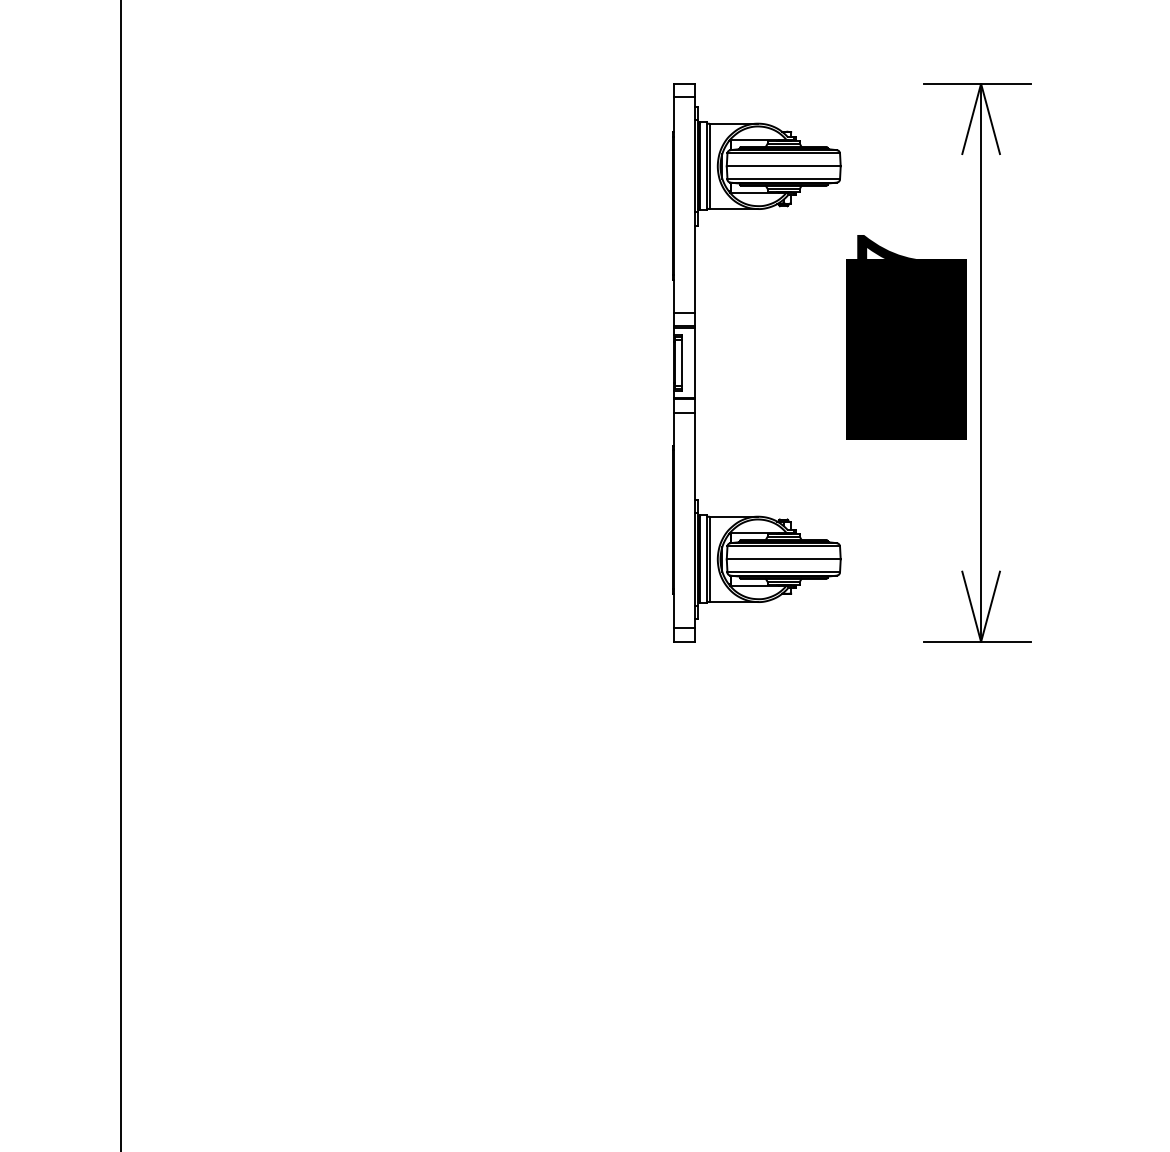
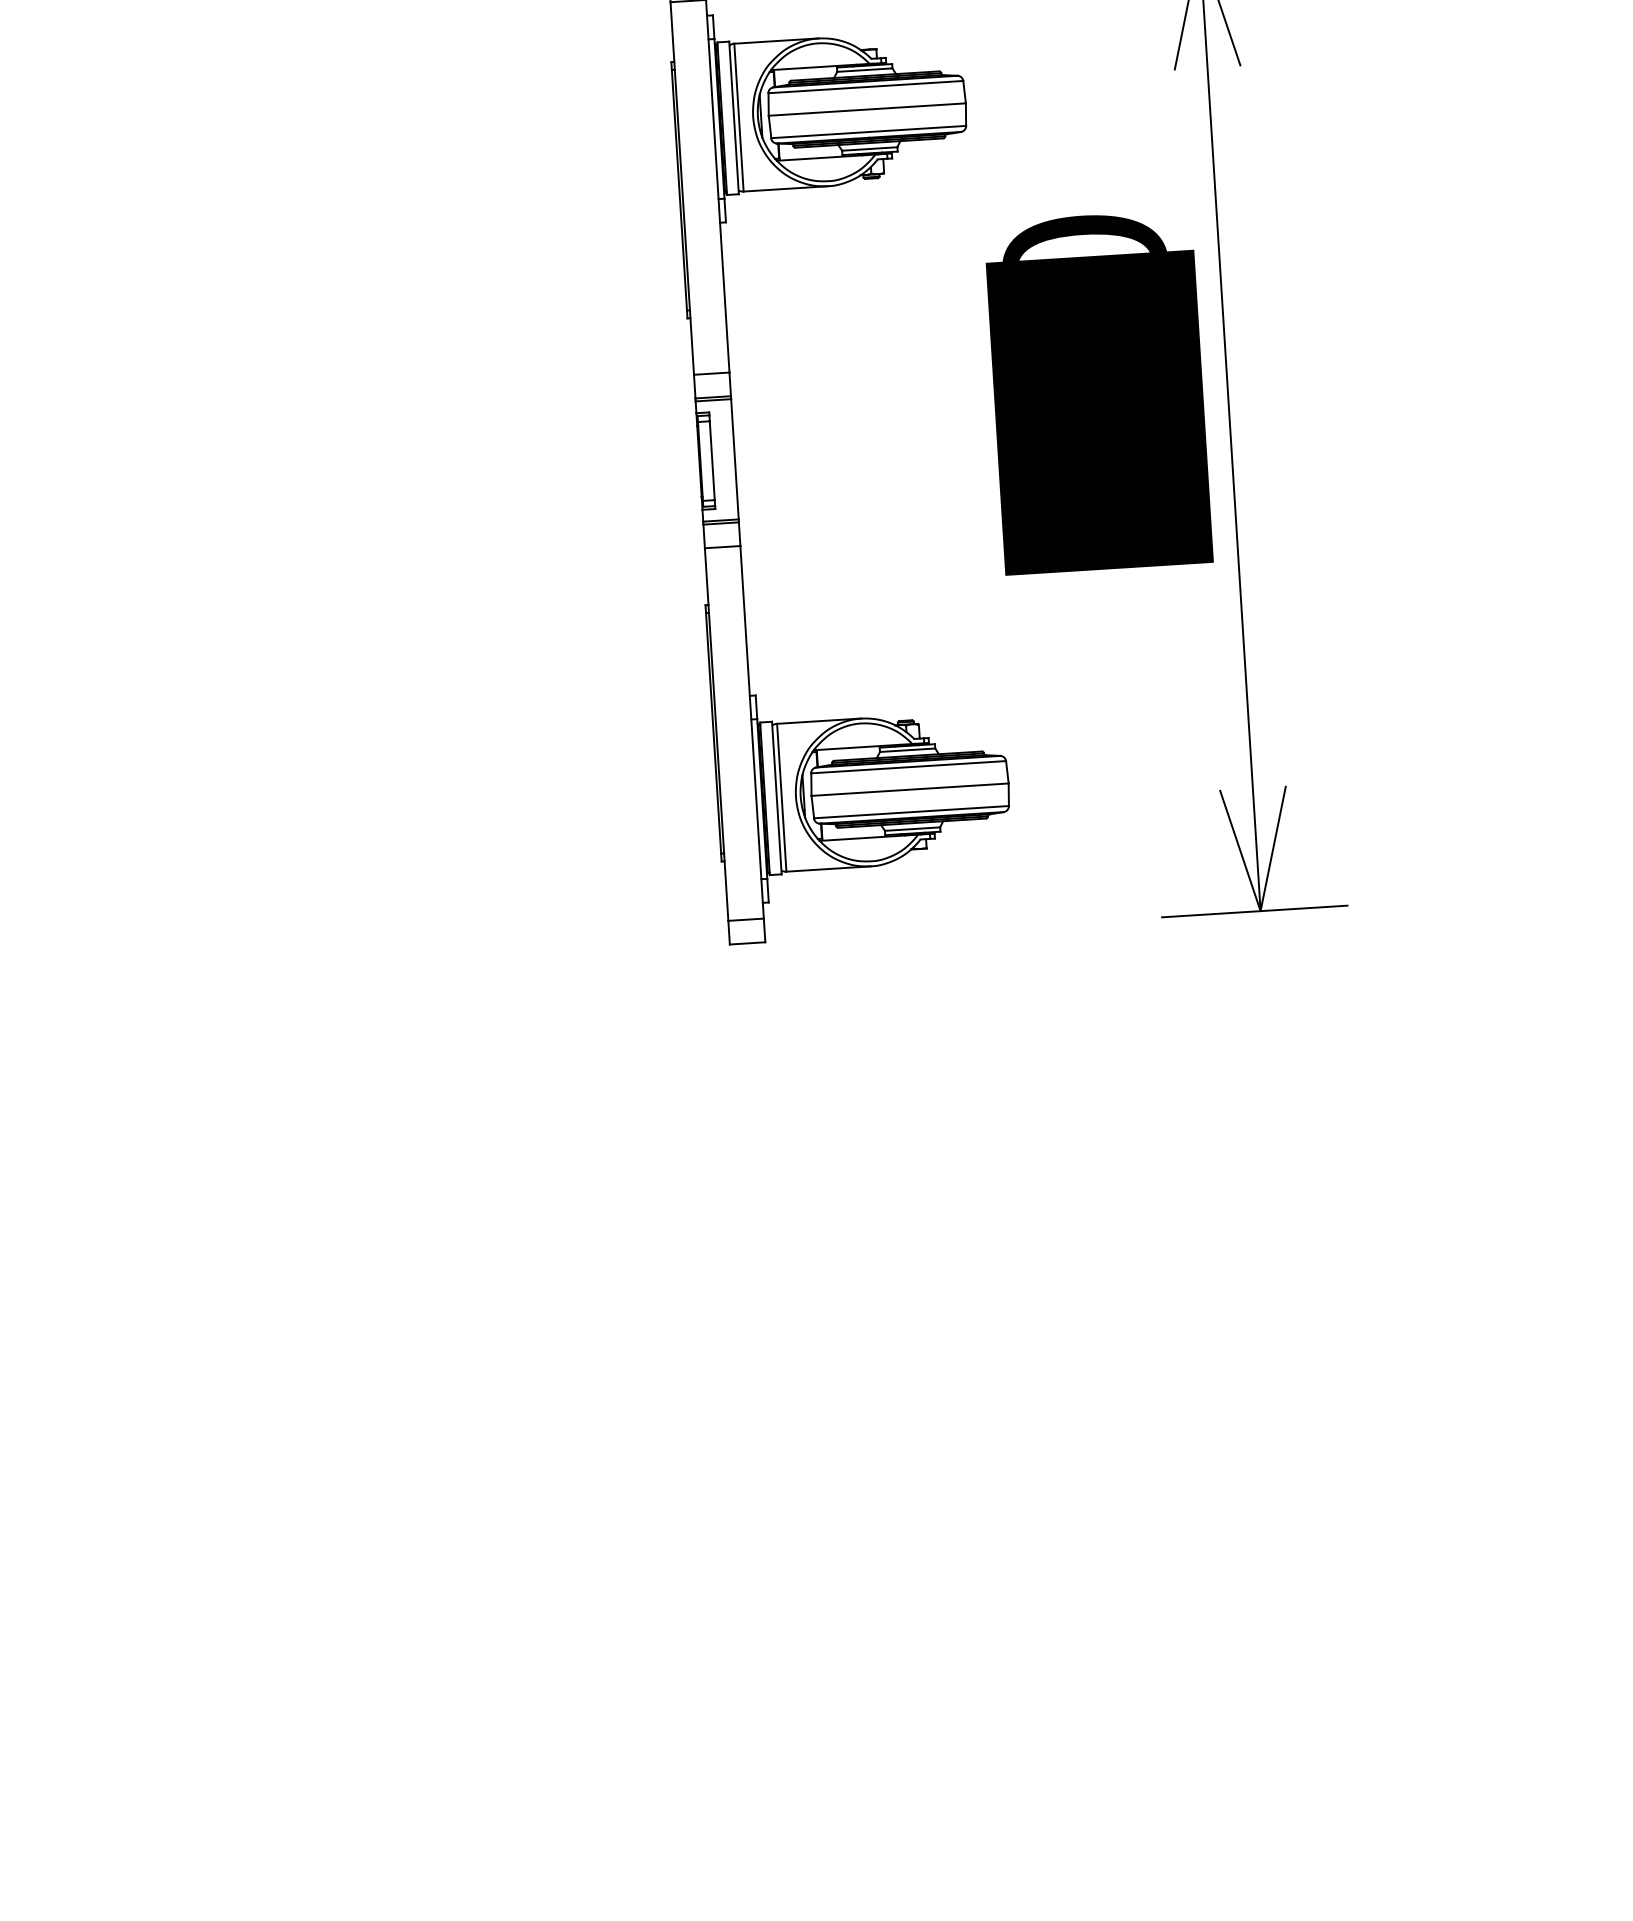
text: (903, 246) -> (1083, 235), 597 -> 490

